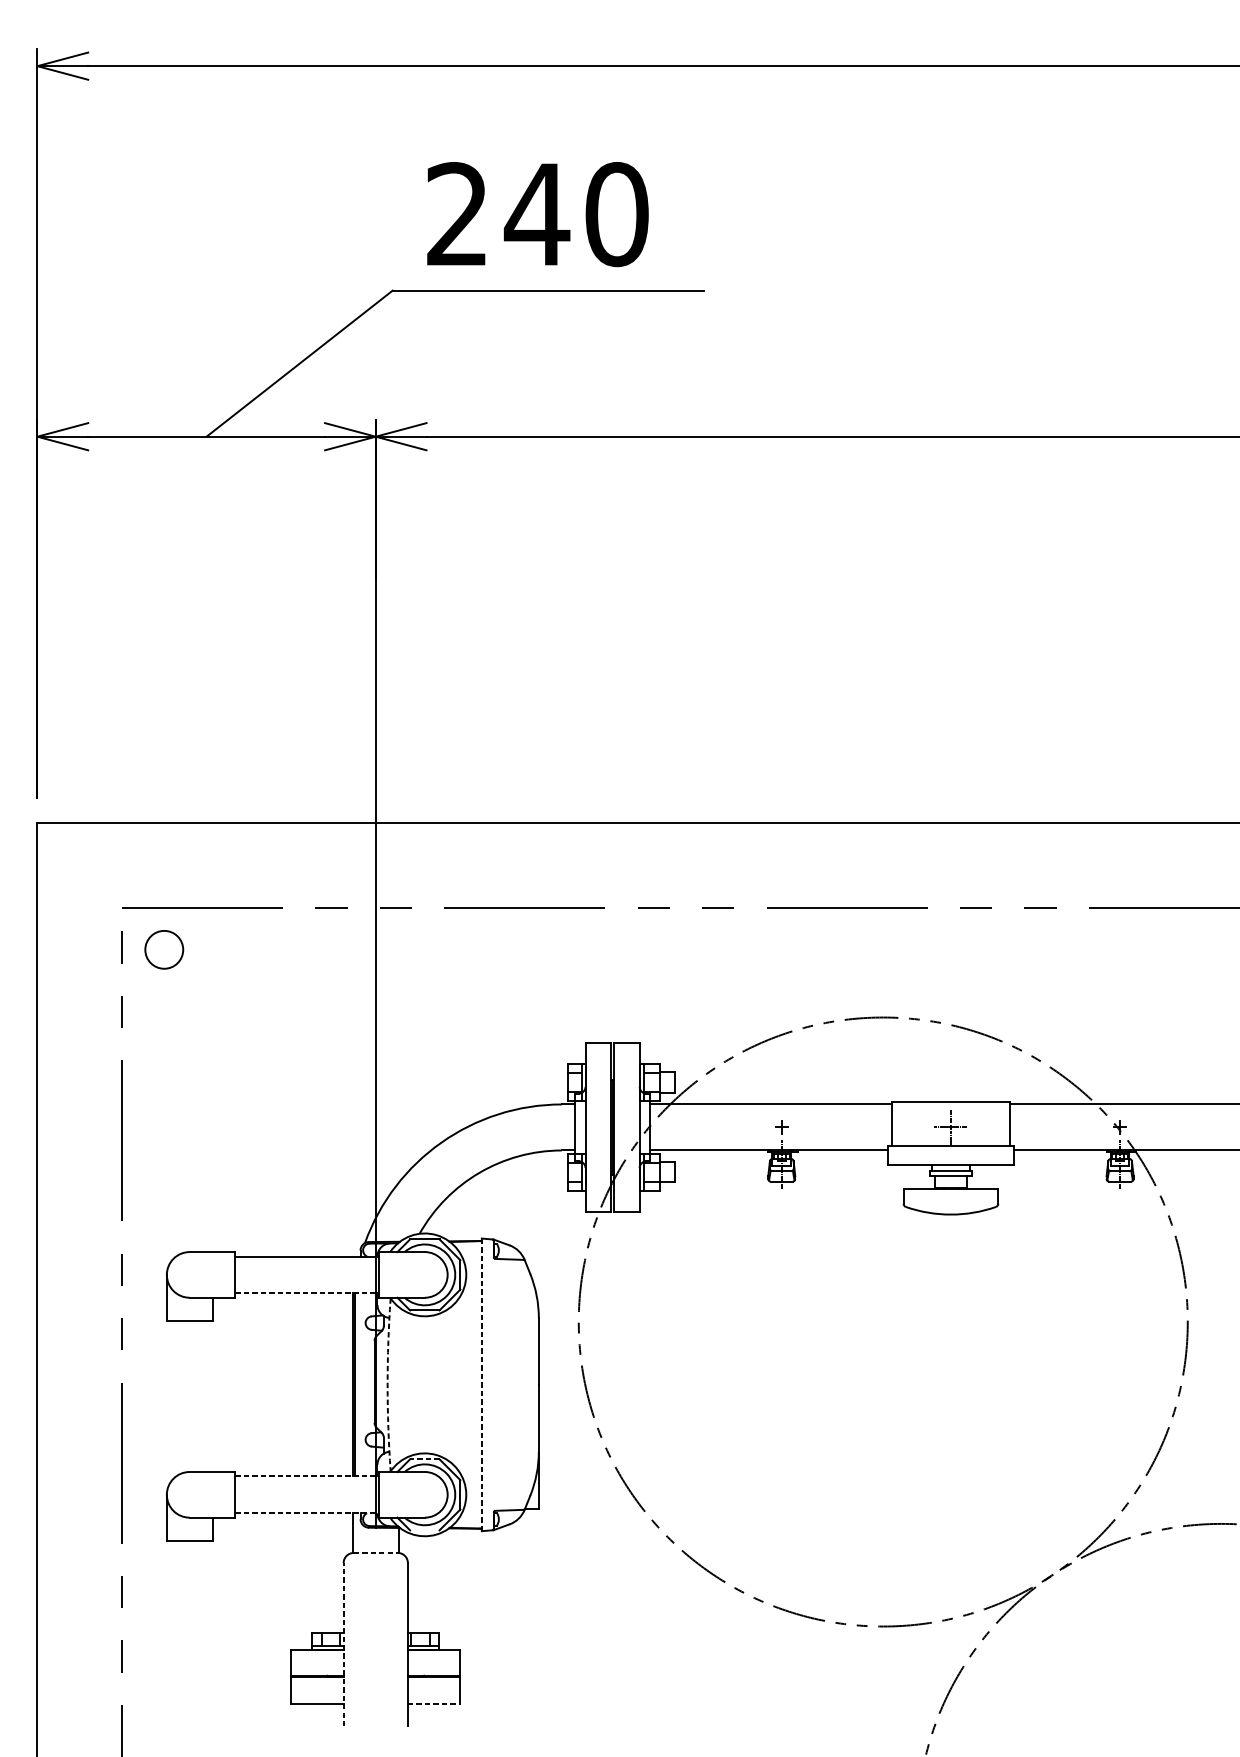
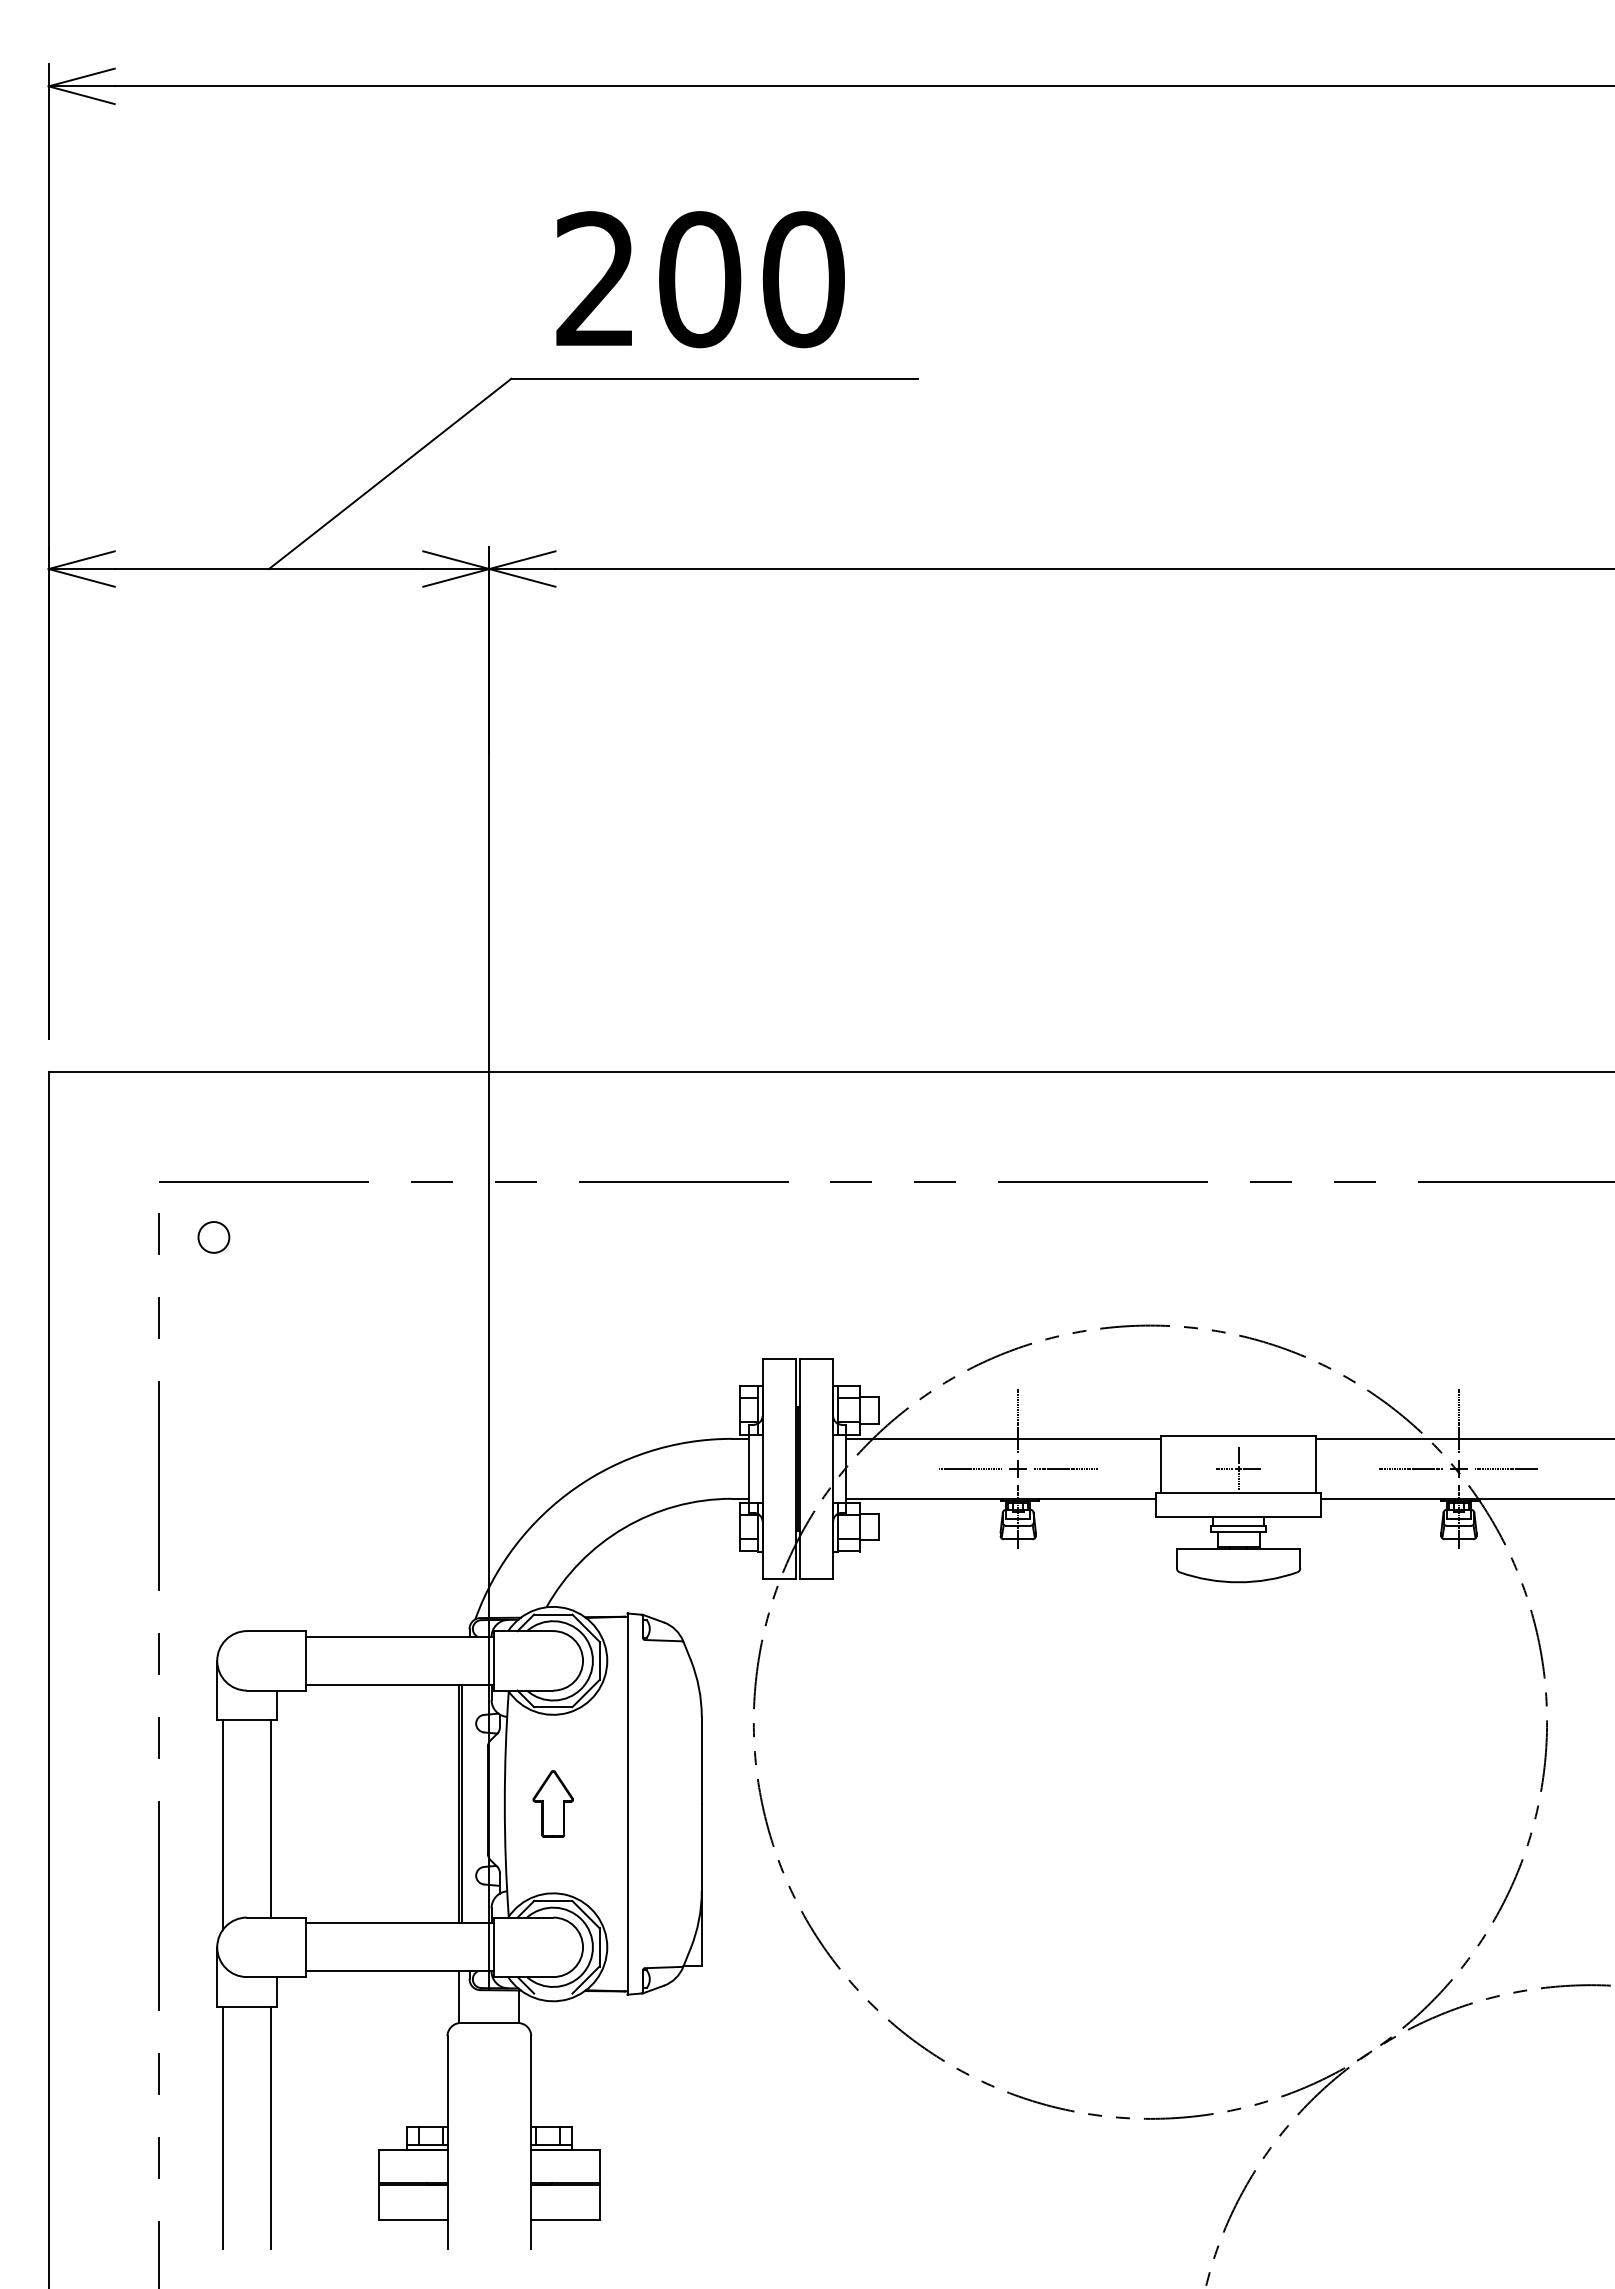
text: (537, 214) -> (699, 279), 240 -> 200
circle: (163, 949) -> (213, 1237), size x0.62
line: (781, 1090) -> (1018, 1420), added
line: (1119, 1090) -> (1458, 1420), added
line: (745, 1127) -> (970, 1468), added
line: (818, 1127) -> (1065, 1468), added
line: (1083, 1127) -> (1411, 1468), added
line: (1156, 1127) -> (1506, 1468), added
line: (307, 1293) -> (400, 1684), dashed -> solid
part: (424, 1384) -> (552, 1803), added
arc: (387, 1385) -> (504, 1804), dashed -> solid
line: (481, 1385) -> (627, 1804), dashed -> solid
line: (207, 1395) -> (270, 1818), added
line: (171, 1400) -> (223, 1824), added
line: (424, 1459) -> (552, 1901), dashed -> solid
line: (307, 1476) -> (400, 1923), dashed -> solid
line: (307, 1513) -> (400, 1971), dashed -> solid
line: (375, 1553) -> (489, 2023), dashed -> solid
line: (171, 1633) -> (223, 2127), added
line: (207, 1633) -> (270, 2127), added
line: (343, 1644) -> (447, 2142), dashed -> solid
line: (434, 1704) -> (565, 2220), dashed -> solid

